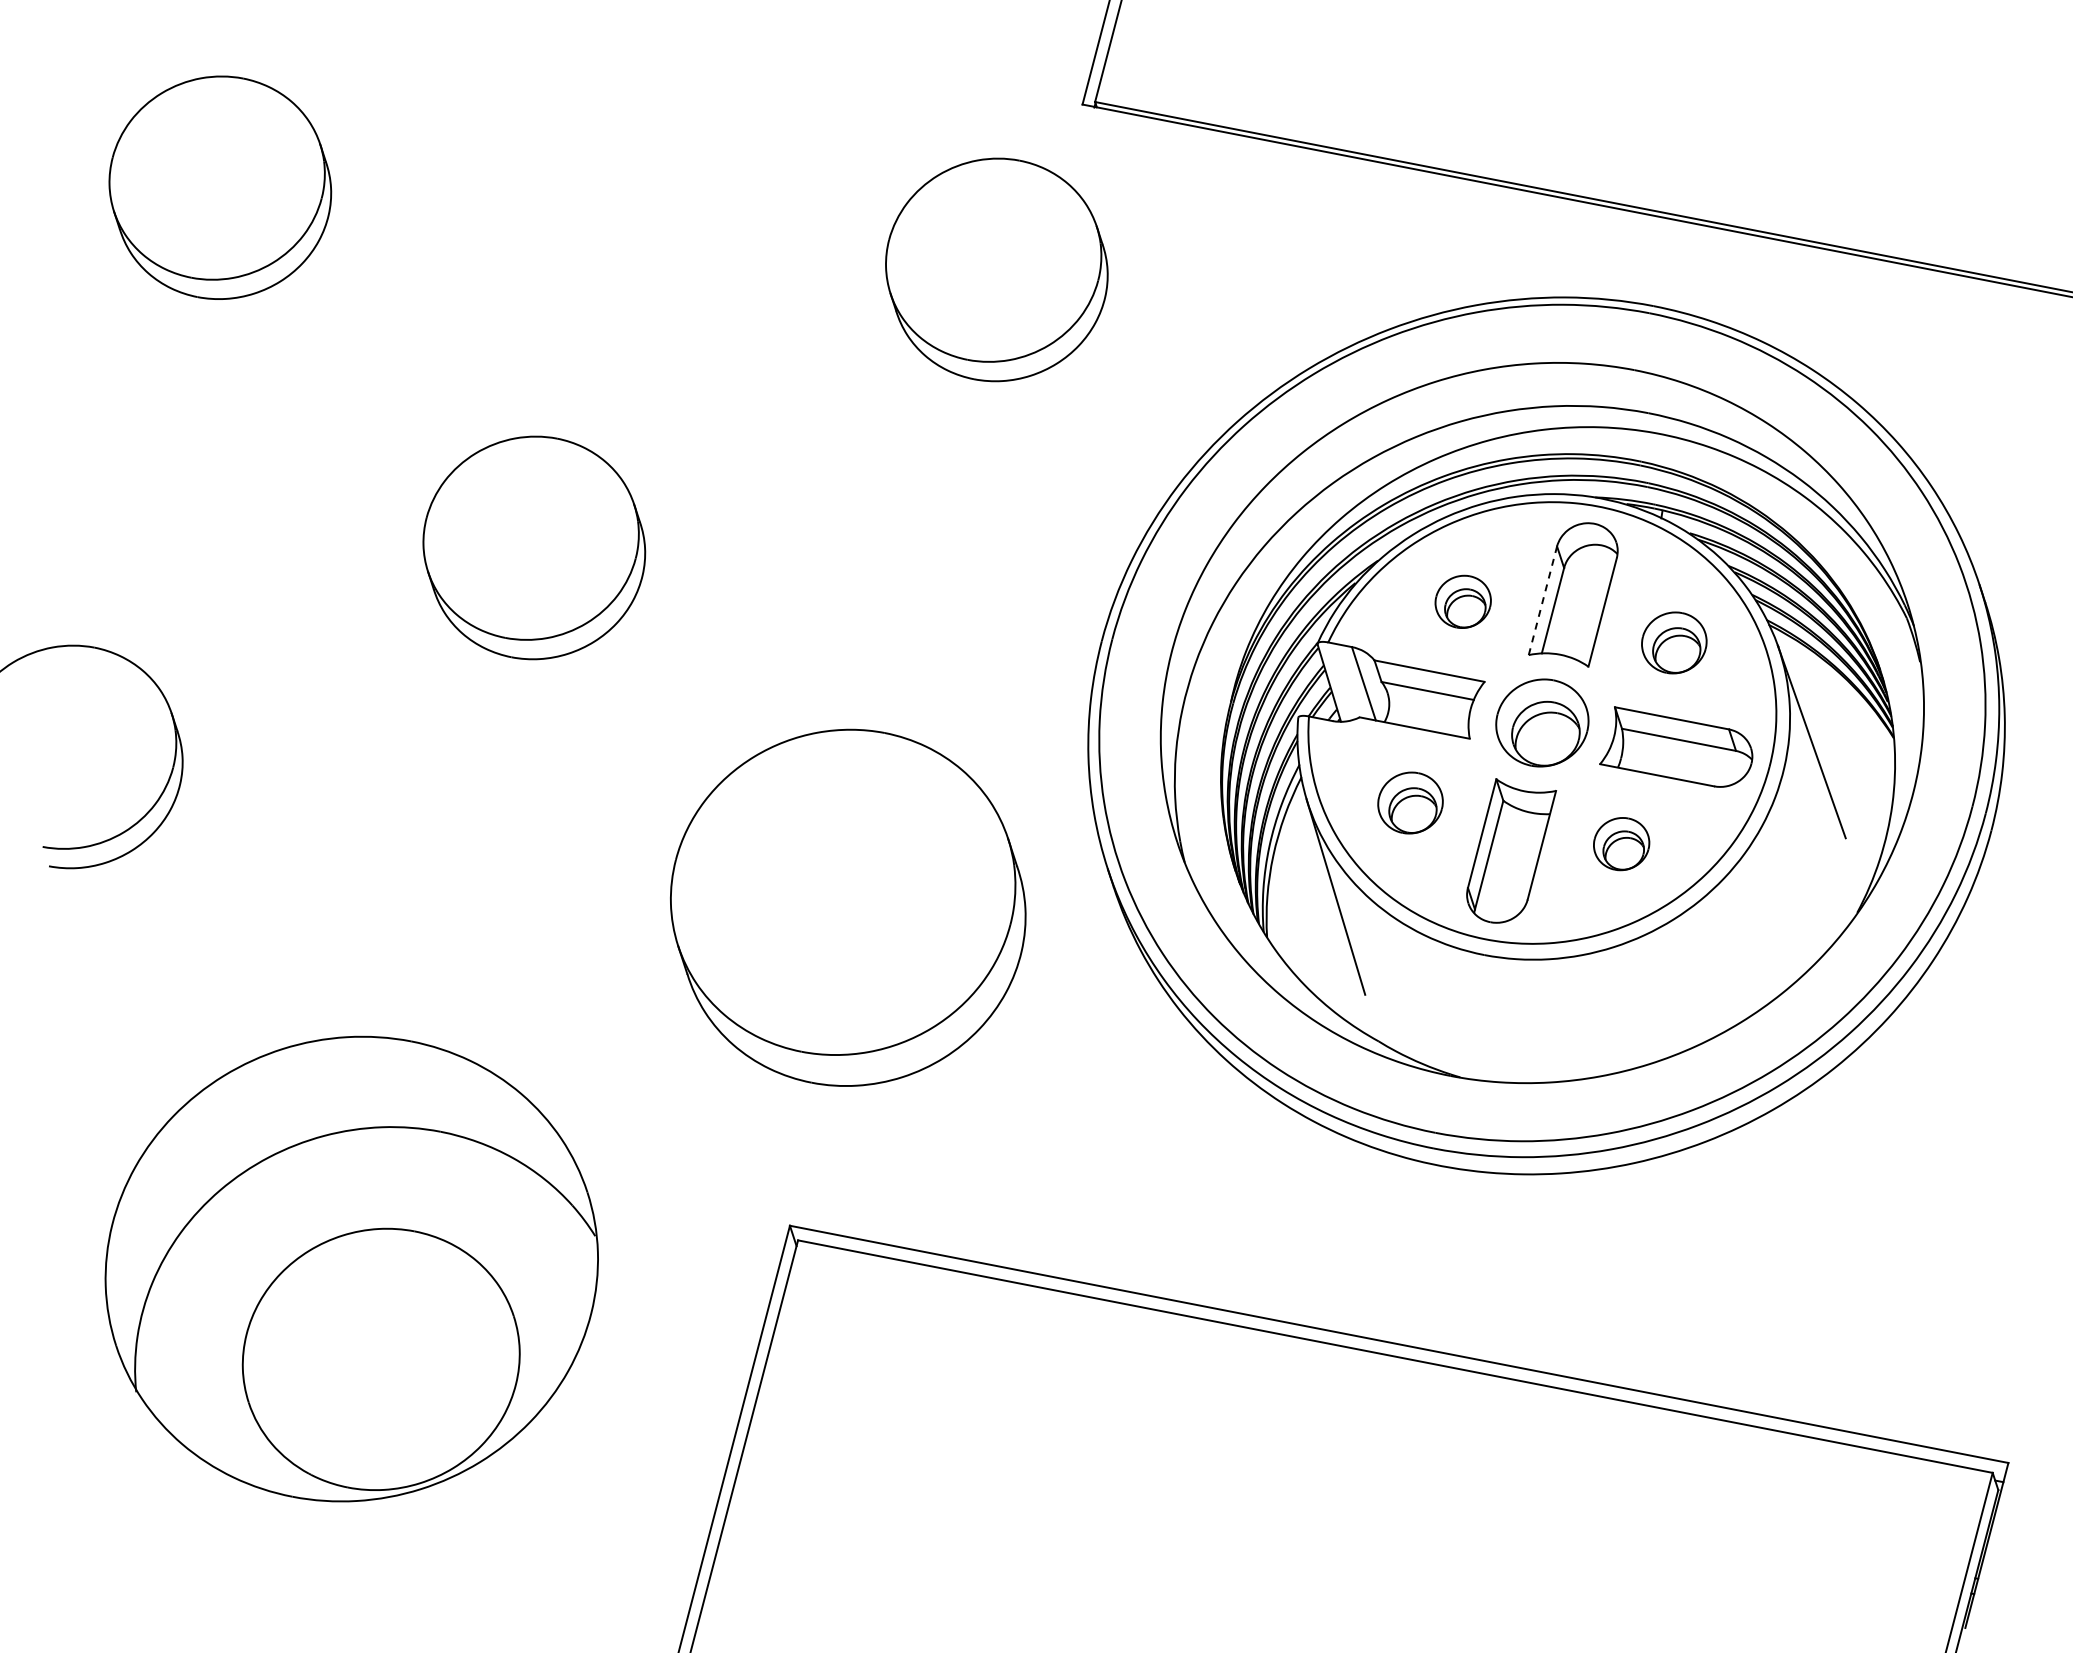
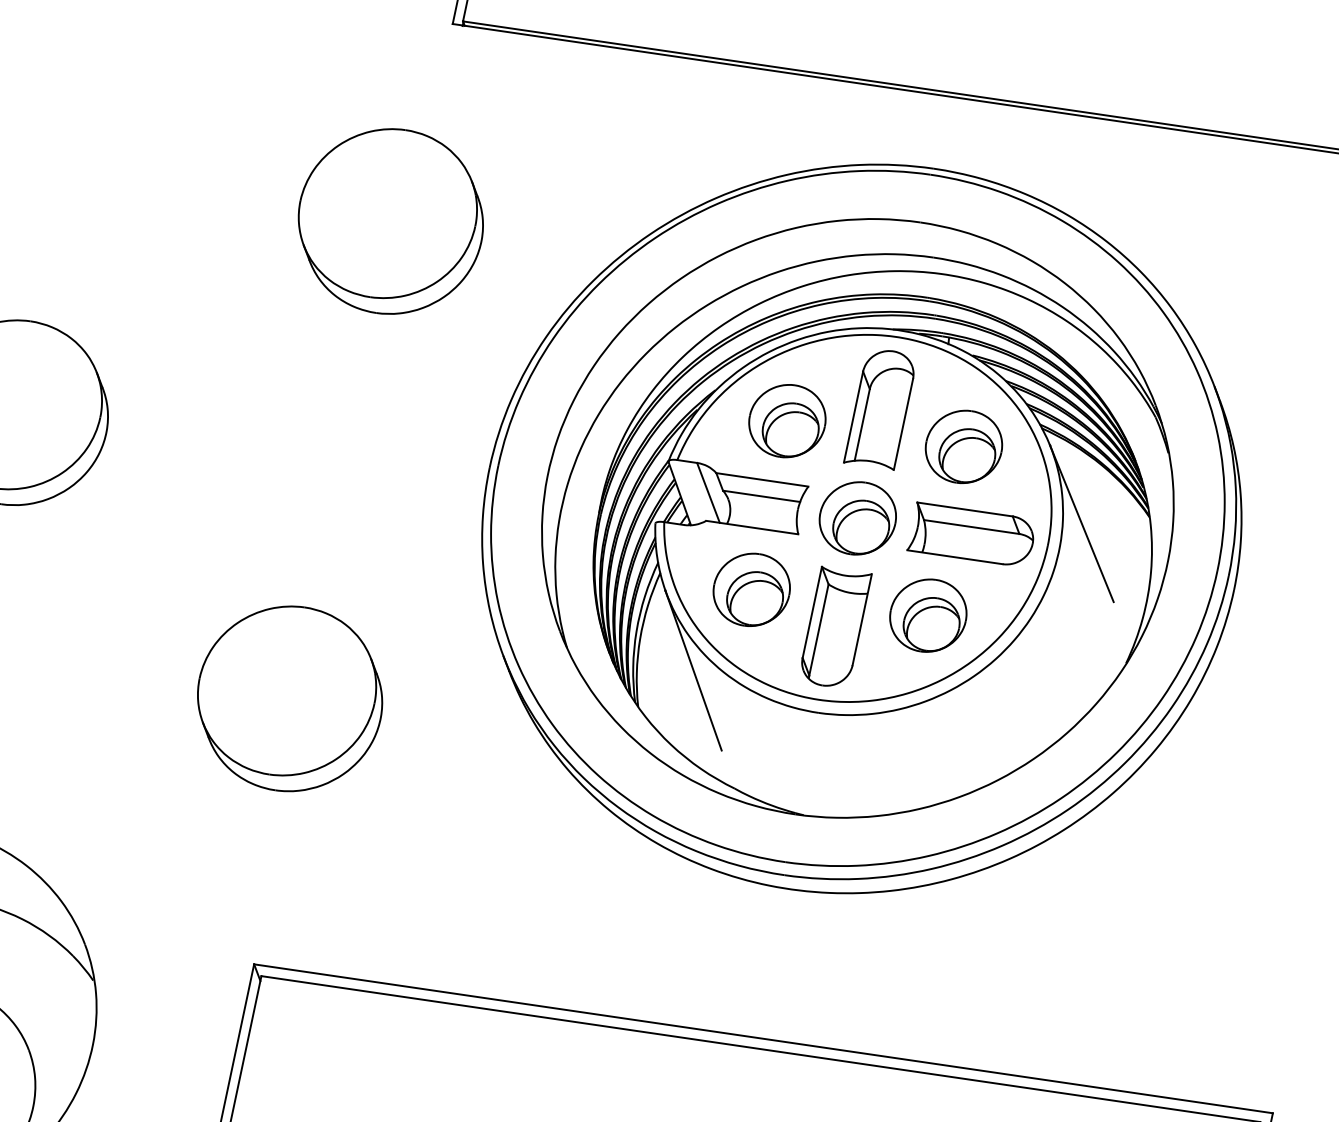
part: (996, 269) -> (390, 221), moved
line: (1543, 600) -> (854, 416), dashed -> solid
part: (1463, 601) -> (787, 420), size x1.67
part: (1674, 642) -> (964, 446), size x1.43
part: (1410, 802) -> (751, 589), size x1.43
part: (1621, 843) -> (928, 615), size x1.67
part: (848, 908) -> (290, 699), size x0.62

